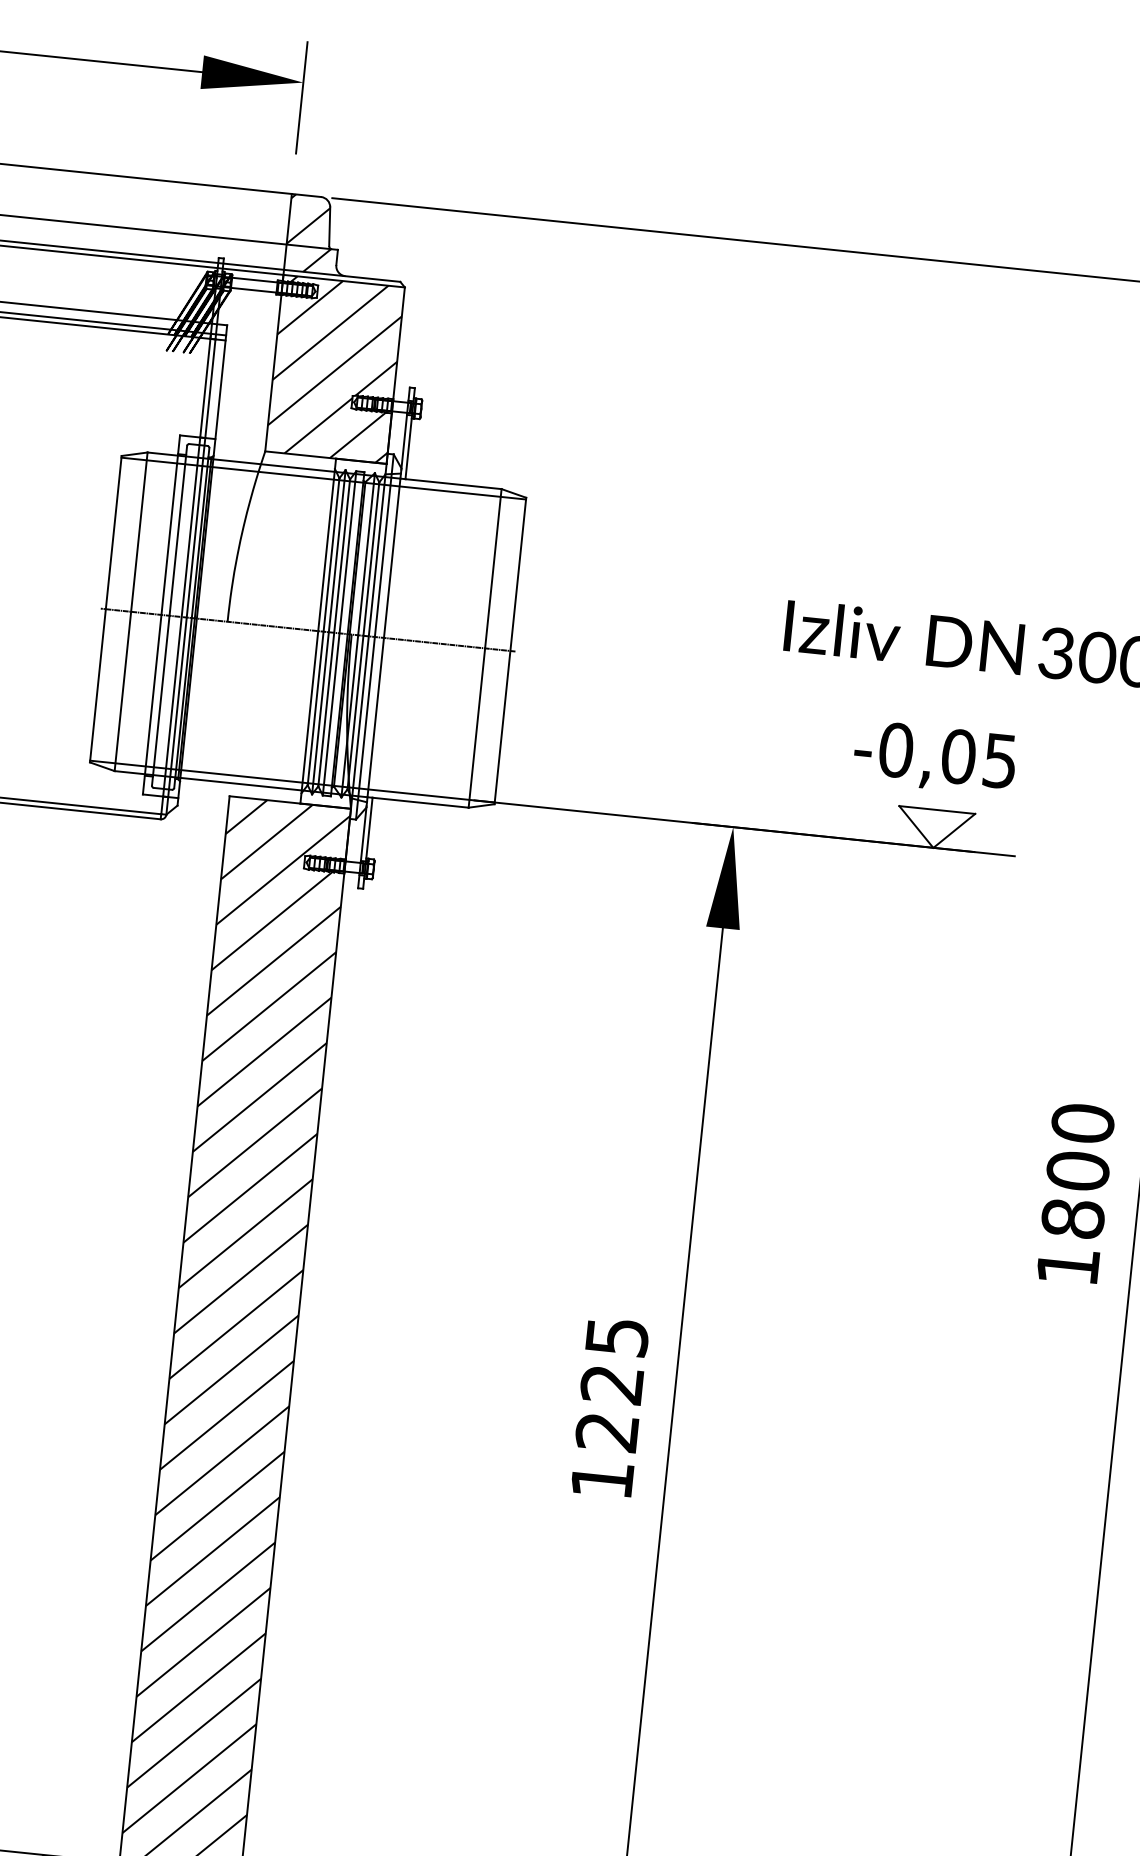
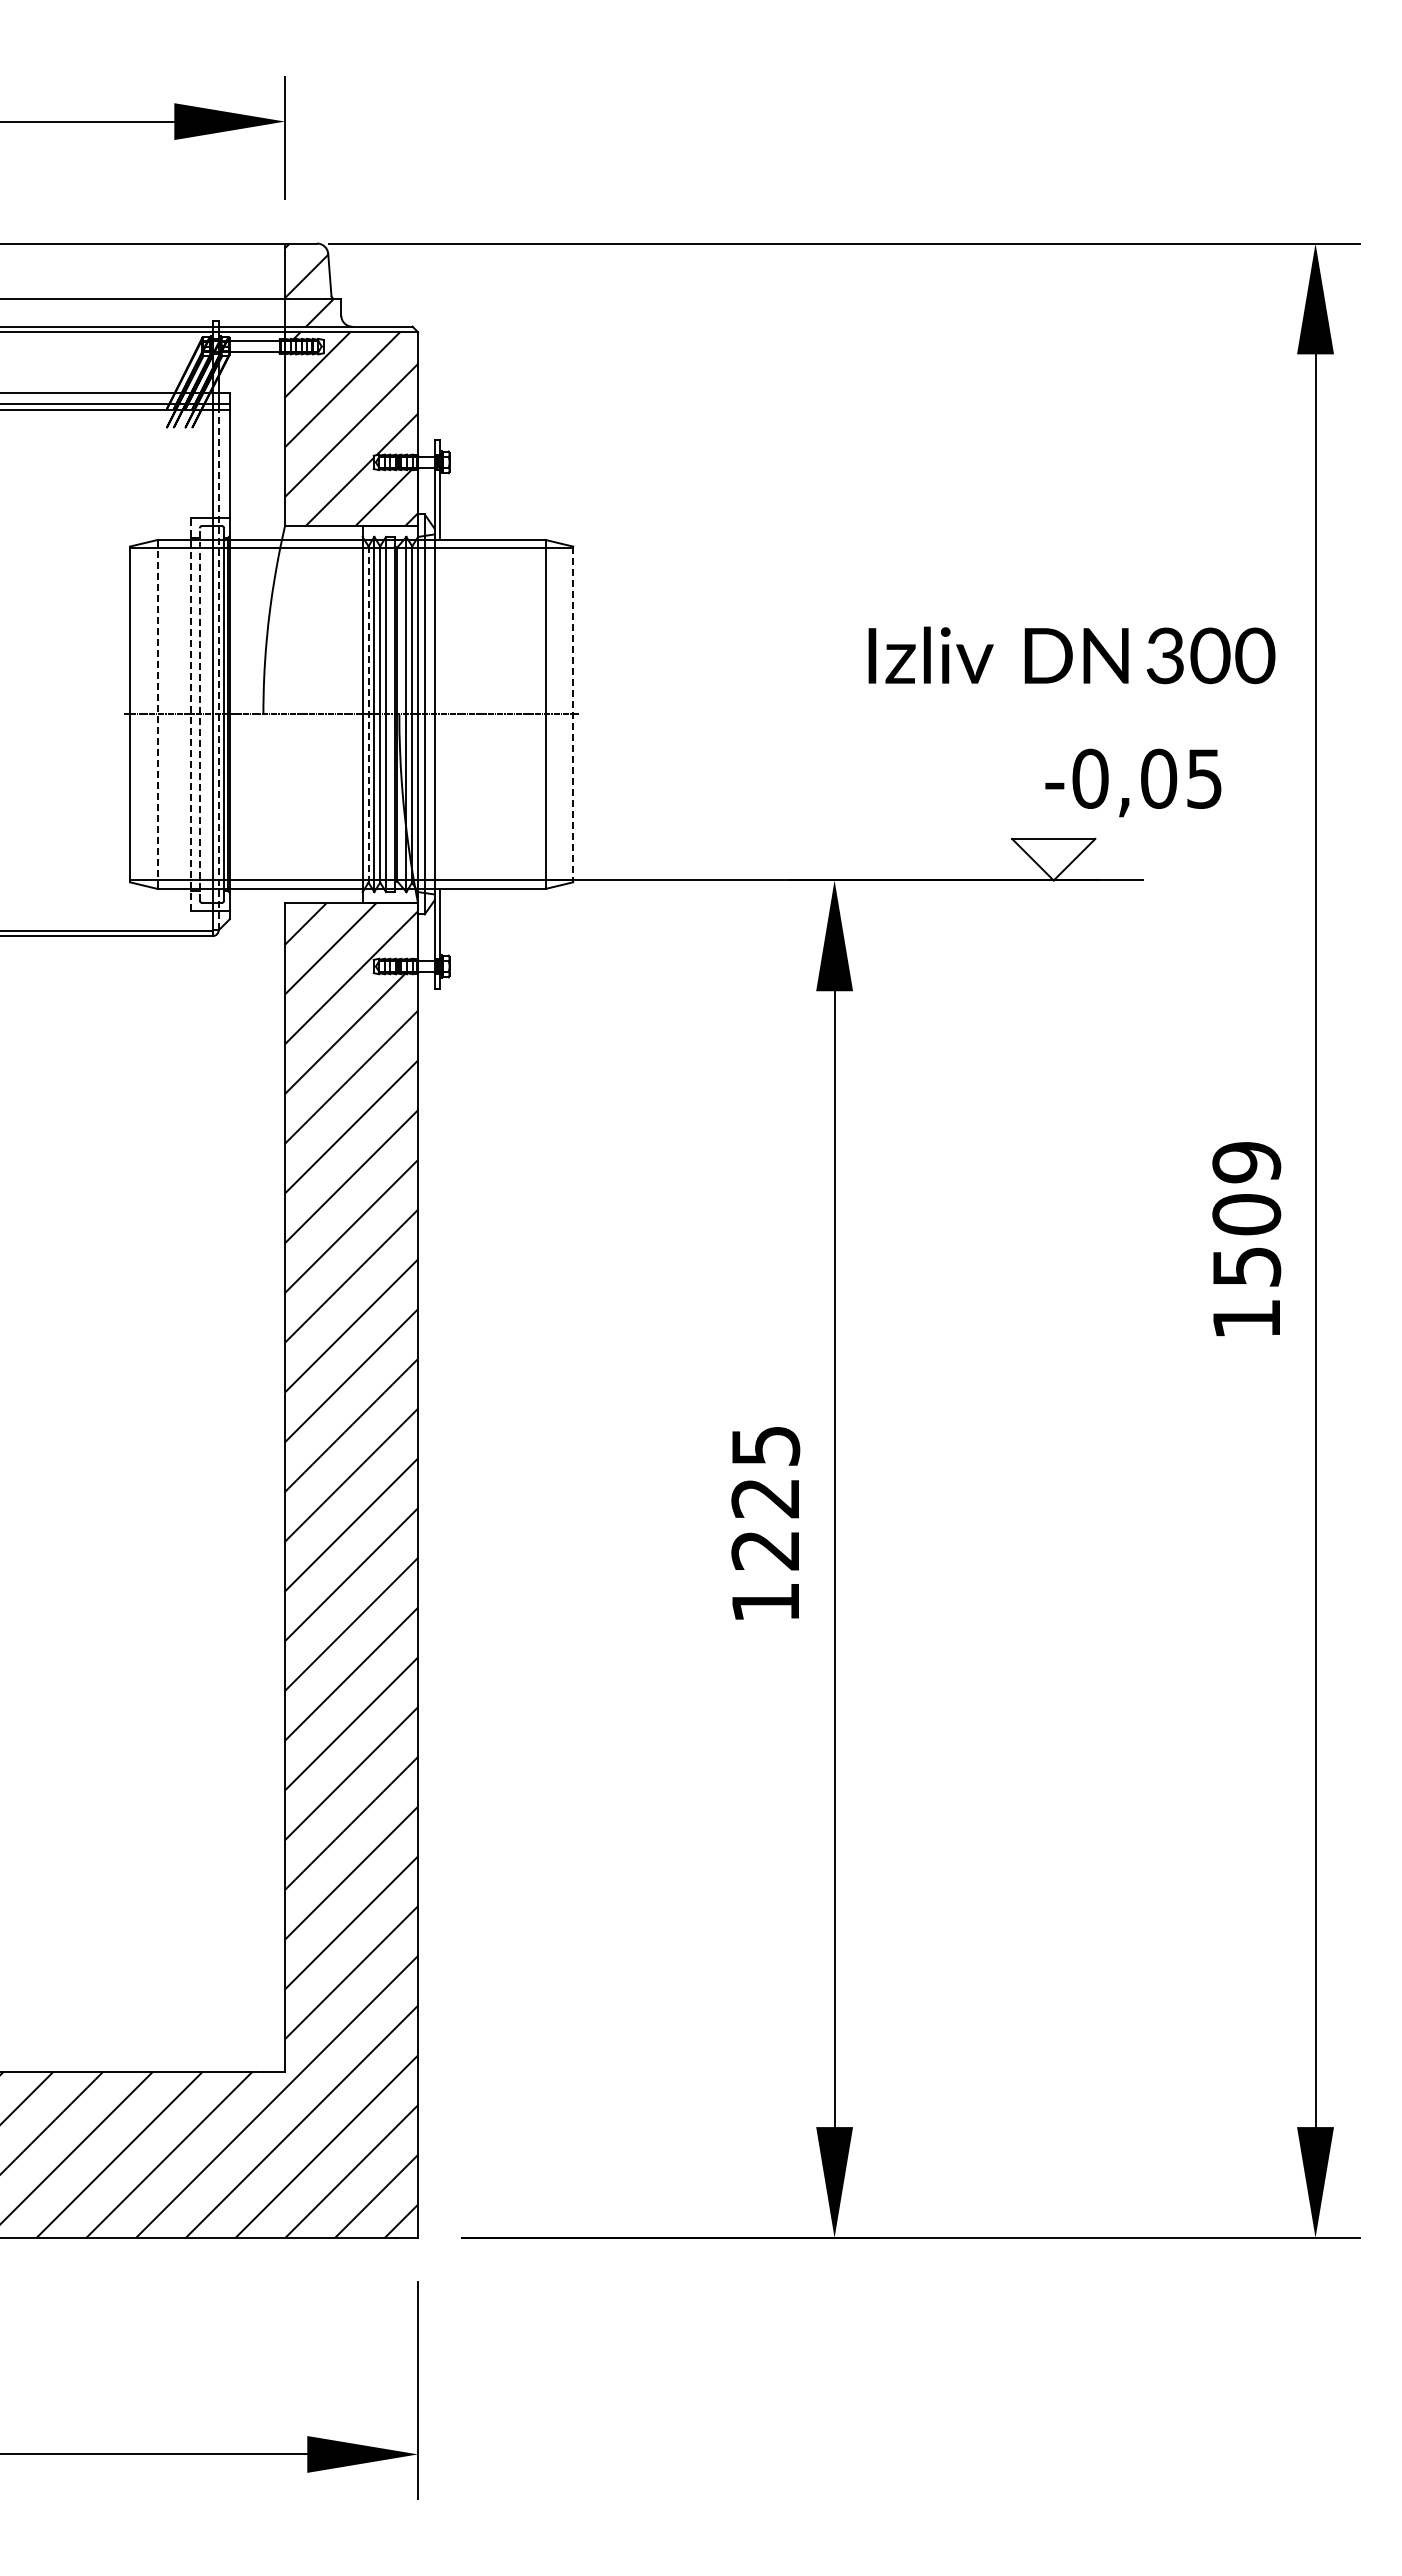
line: (190, 576) -> (218, 669), solid -> dashed
line: (130, 611) -> (157, 714), solid -> dashed
line: (161, 614) -> (190, 714), solid -> dashed
line: (169, 614) -> (199, 713), solid -> dashed
line: (323, 631) -> (368, 714), solid -> dashed
line: (510, 651) -> (573, 714), solid -> dashed
text: (935, 757) -> (1133, 782), moved
text: (1077, 1170) -> (1246, 1214), 1800 -> 1509

